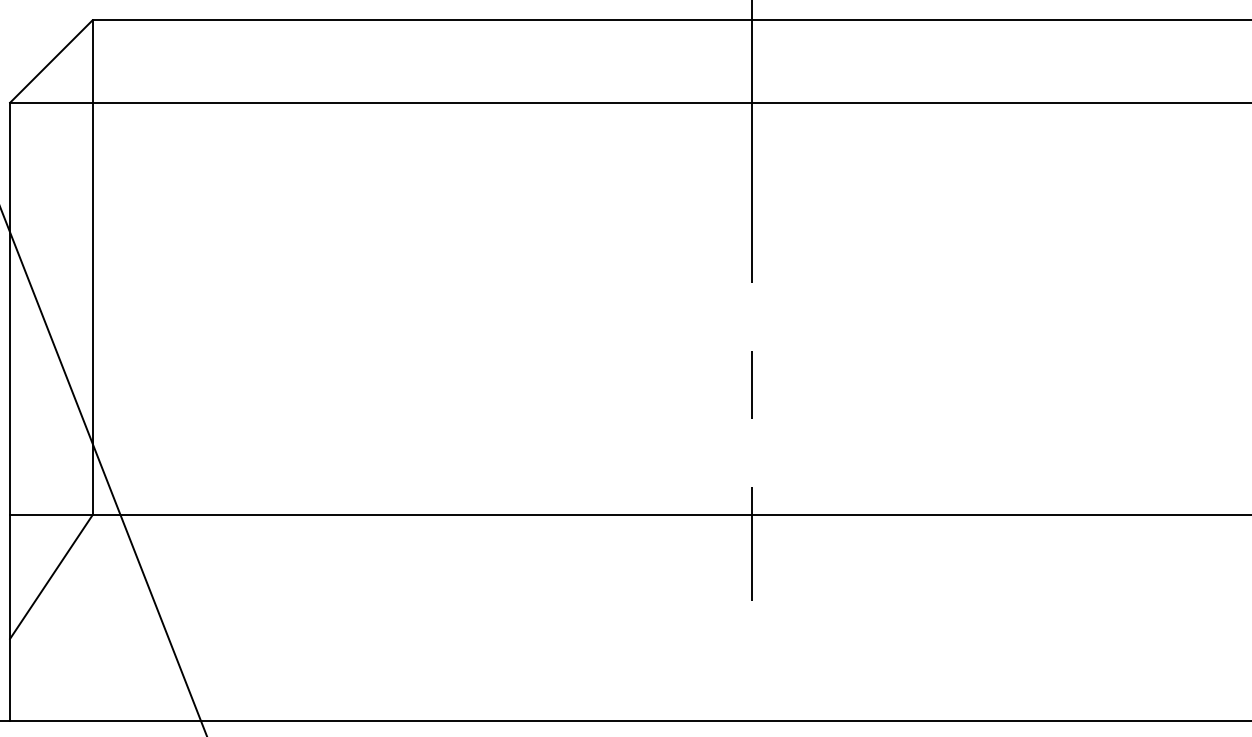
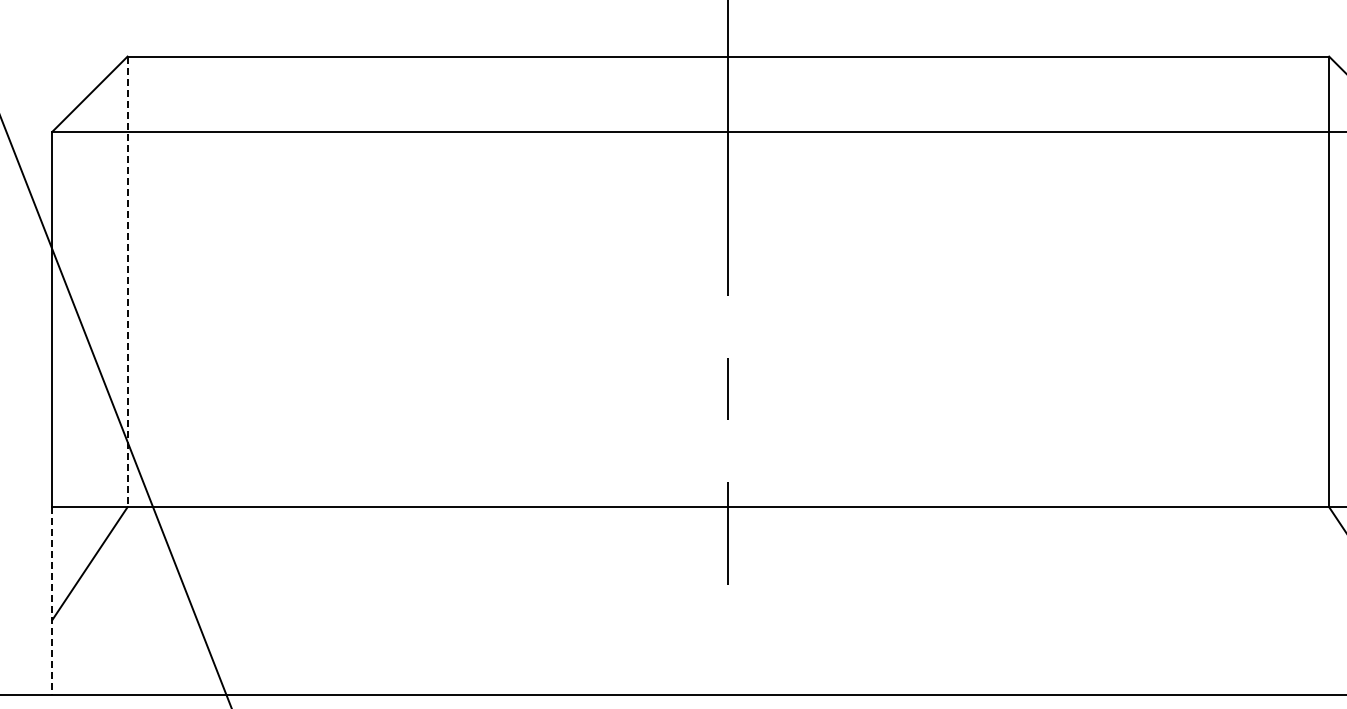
line: (92, 268) -> (127, 282), solid -> dashed
line: (10, 618) -> (52, 601), solid -> dashed

